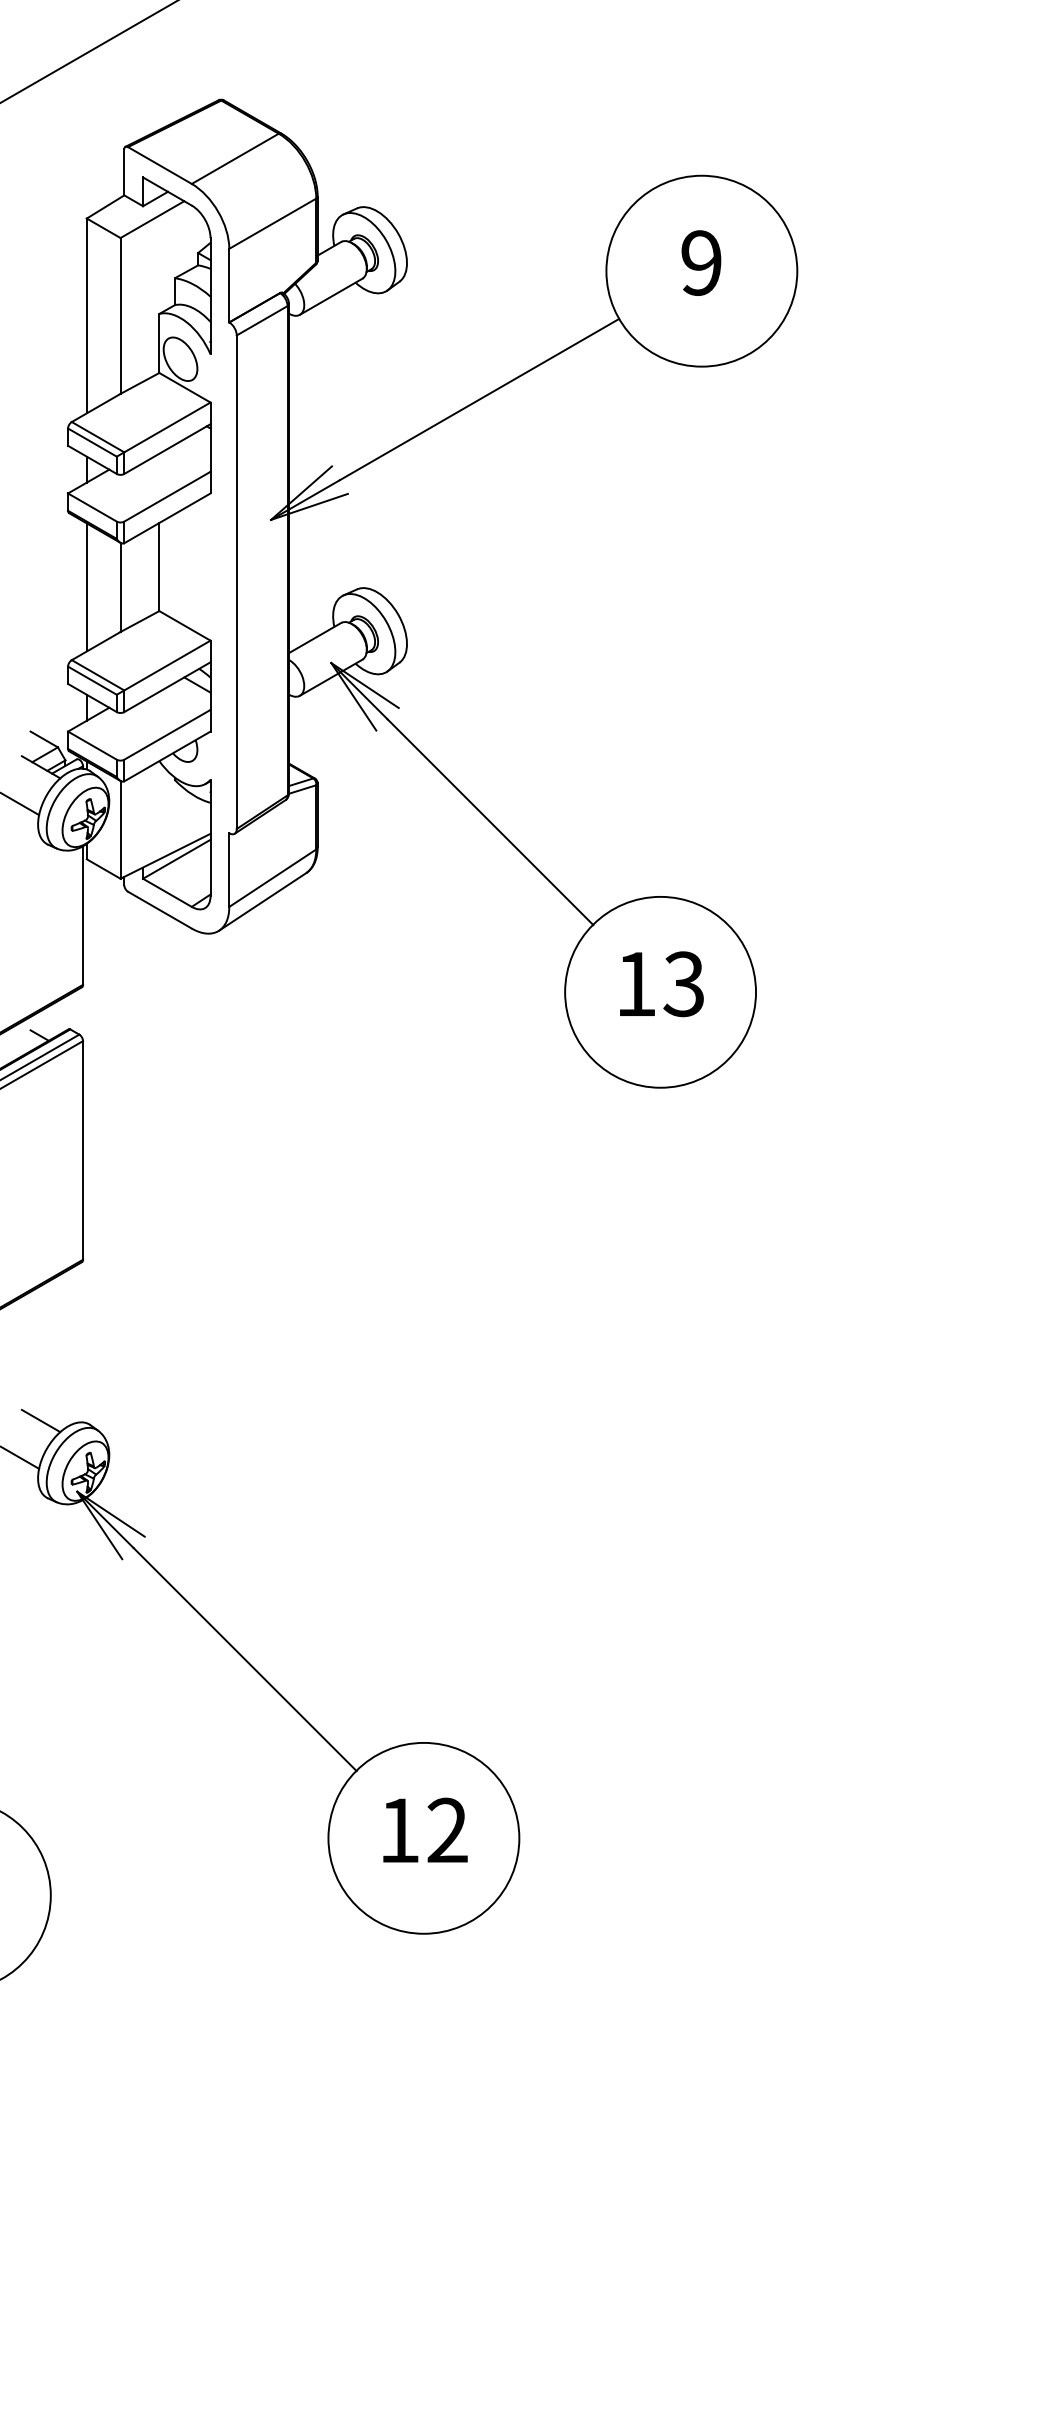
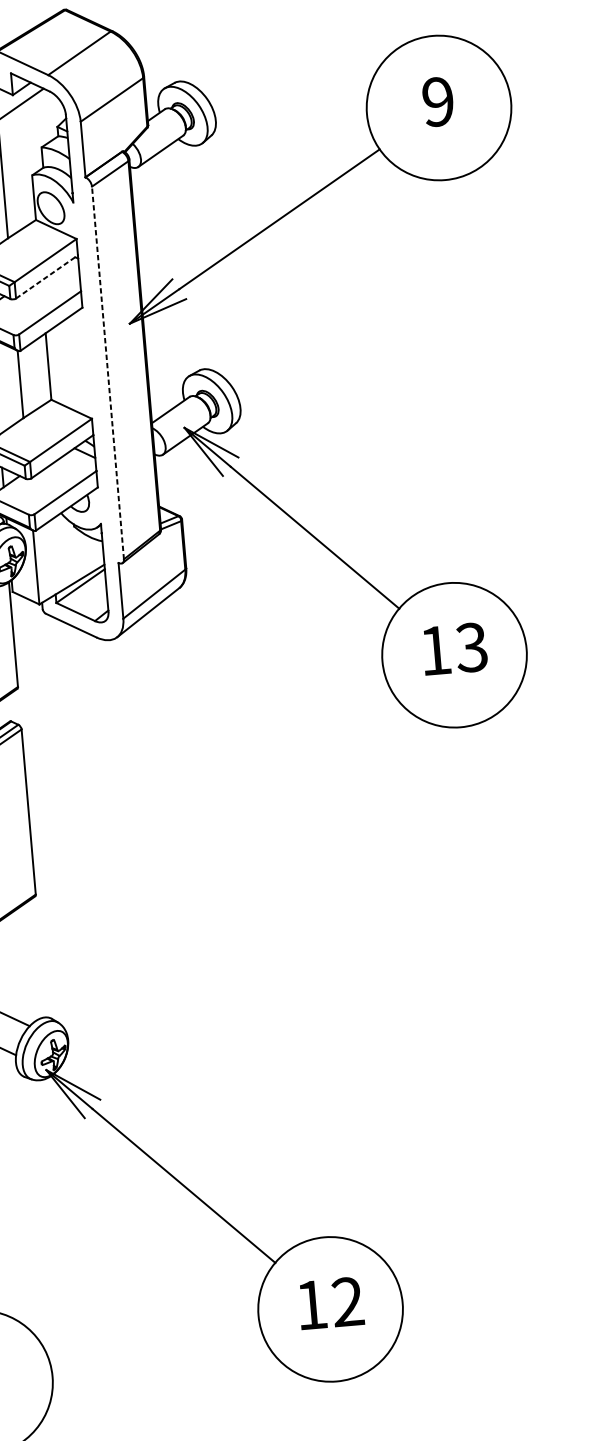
line: (167, 449) -> (47, 277), solid -> dashed
line: (236, 582) -> (107, 373), solid -> dashed

